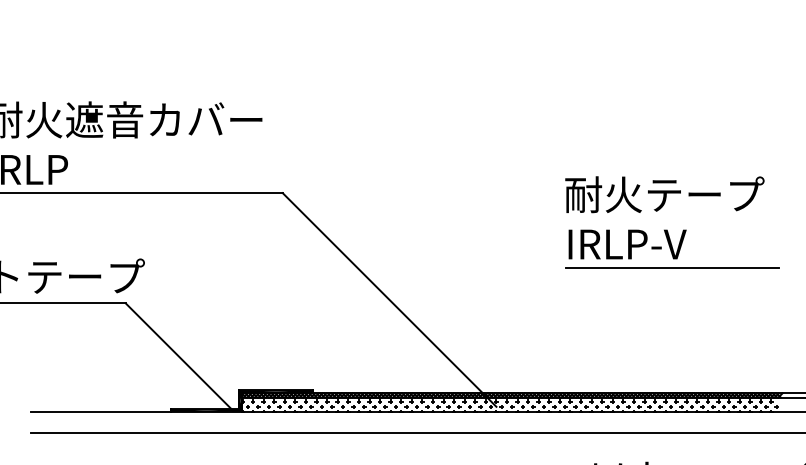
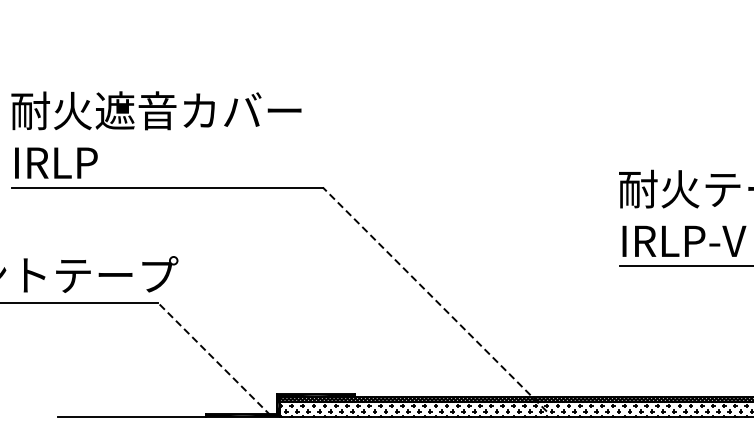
line: (389, 299) -> (434, 299), solid -> dashed
line: (179, 357) -> (214, 359), solid -> dashed

